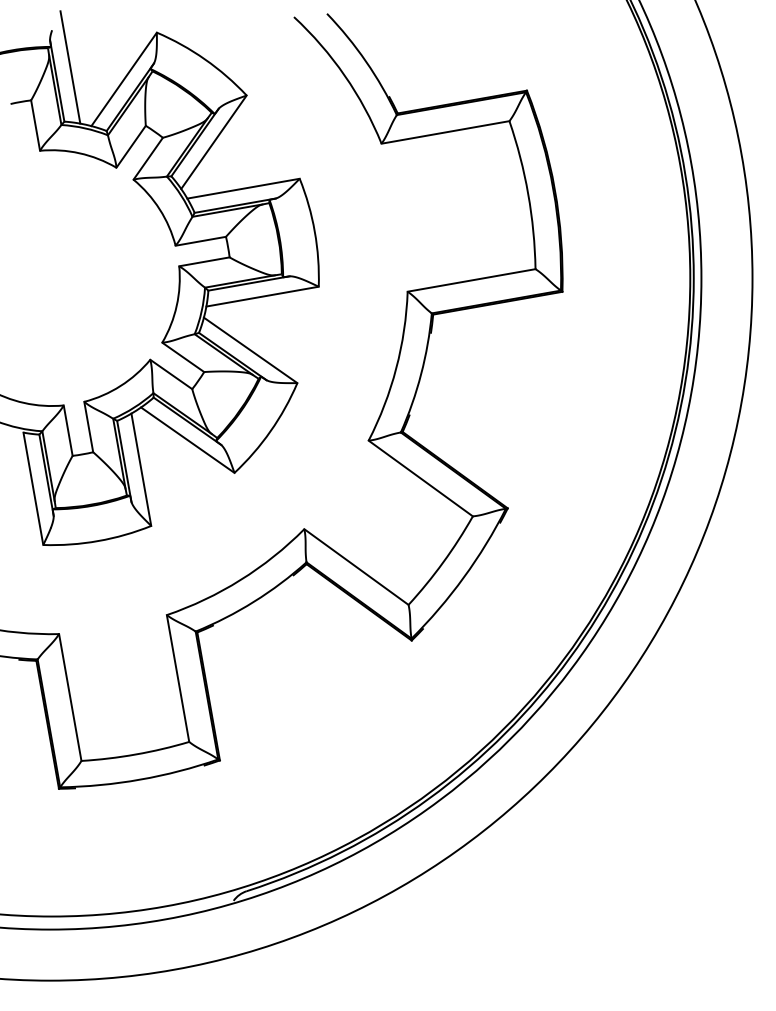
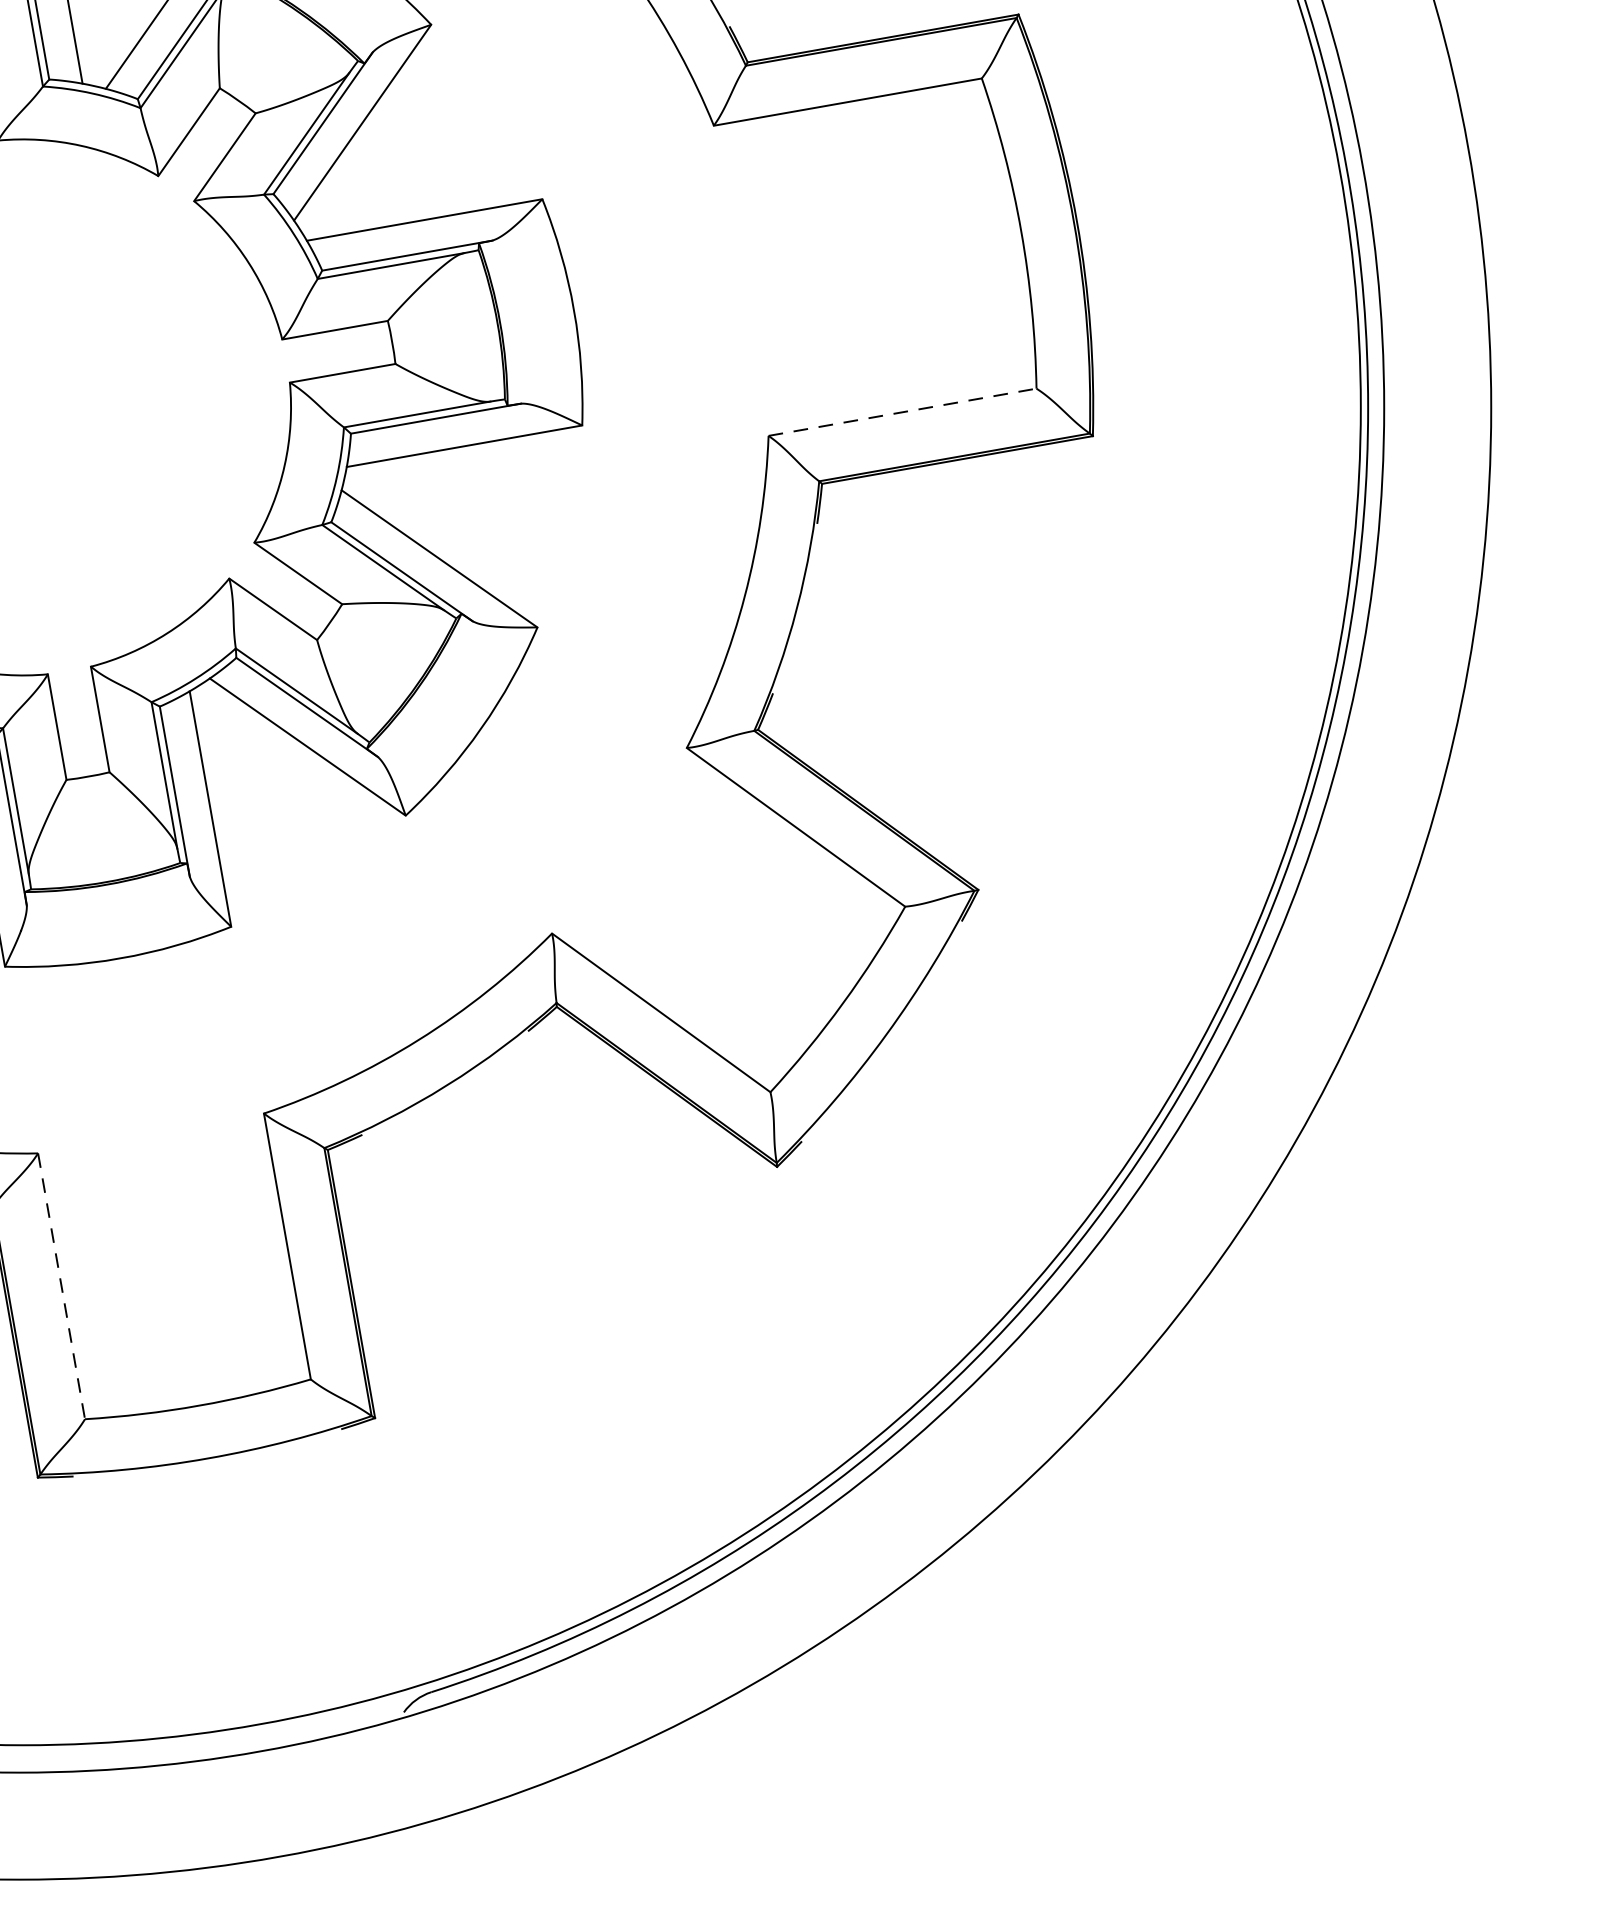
line: (471, 280) -> (902, 412), solid -> dashed
line: (70, 698) -> (62, 1288), solid -> dashed

